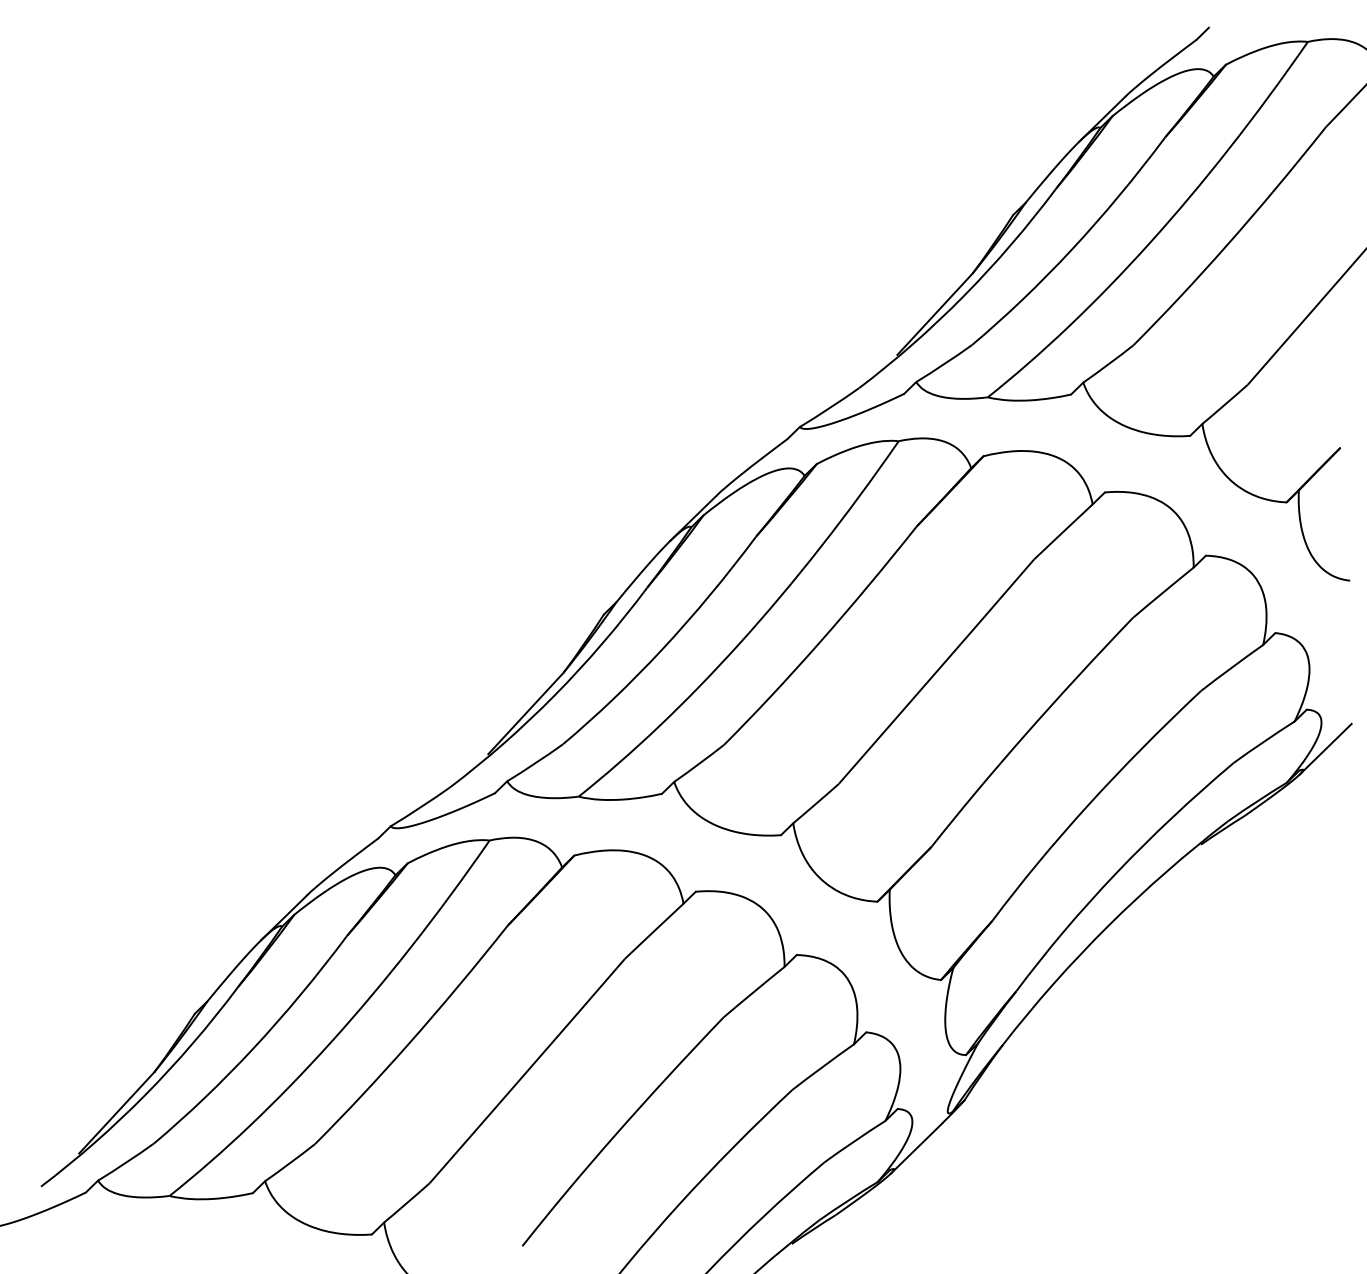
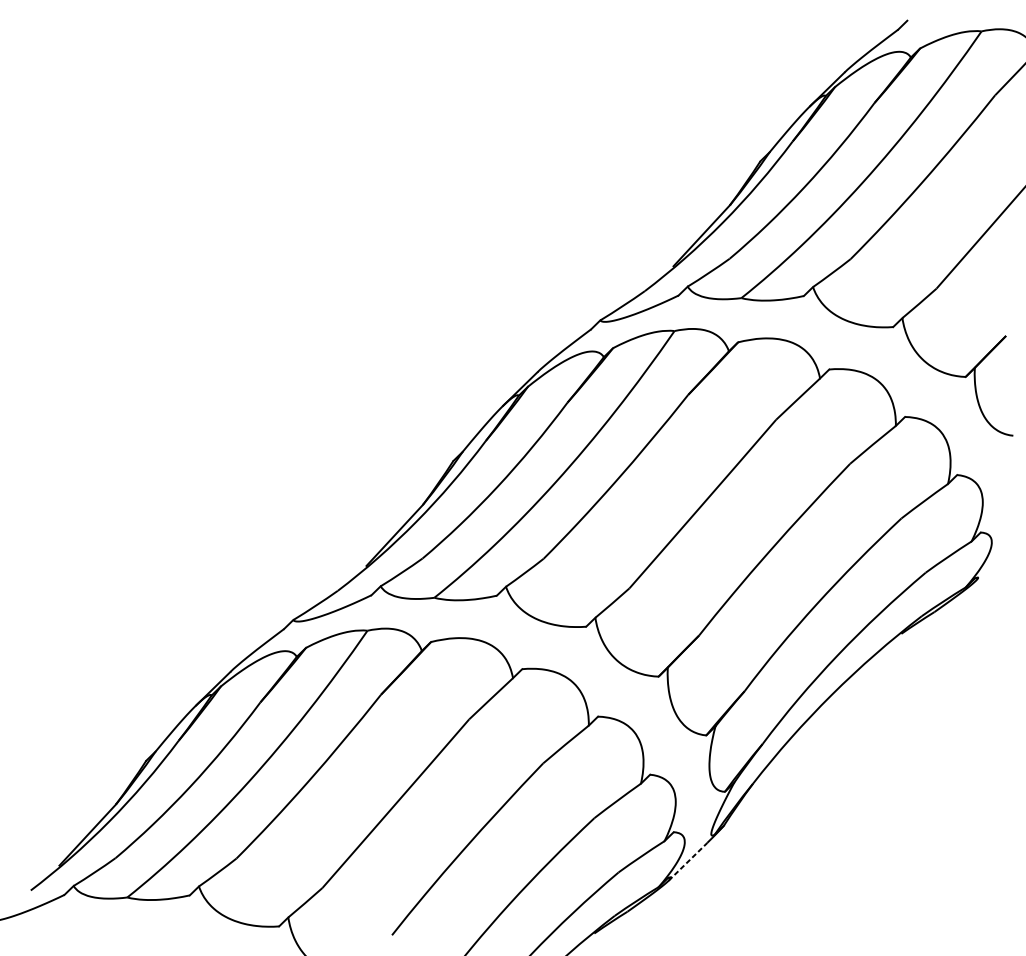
line: (1325, 748) -> (994, 561), removed
line: (917, 1148) -> (688, 861), solid -> dashed

